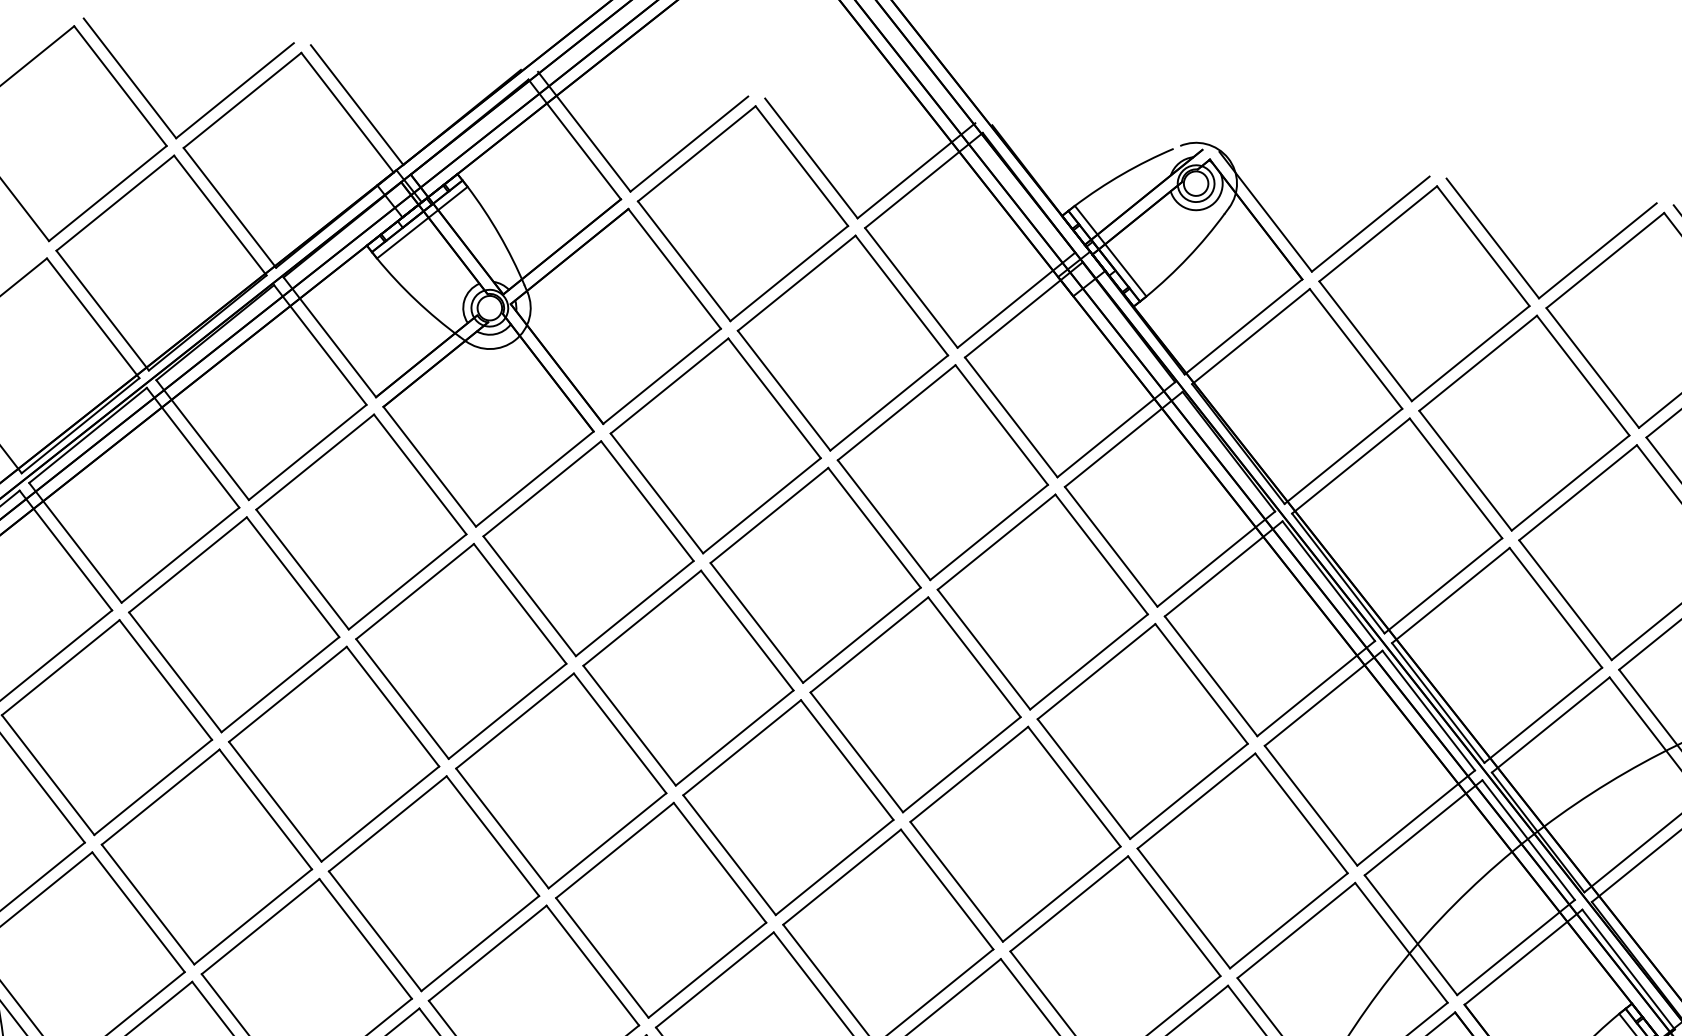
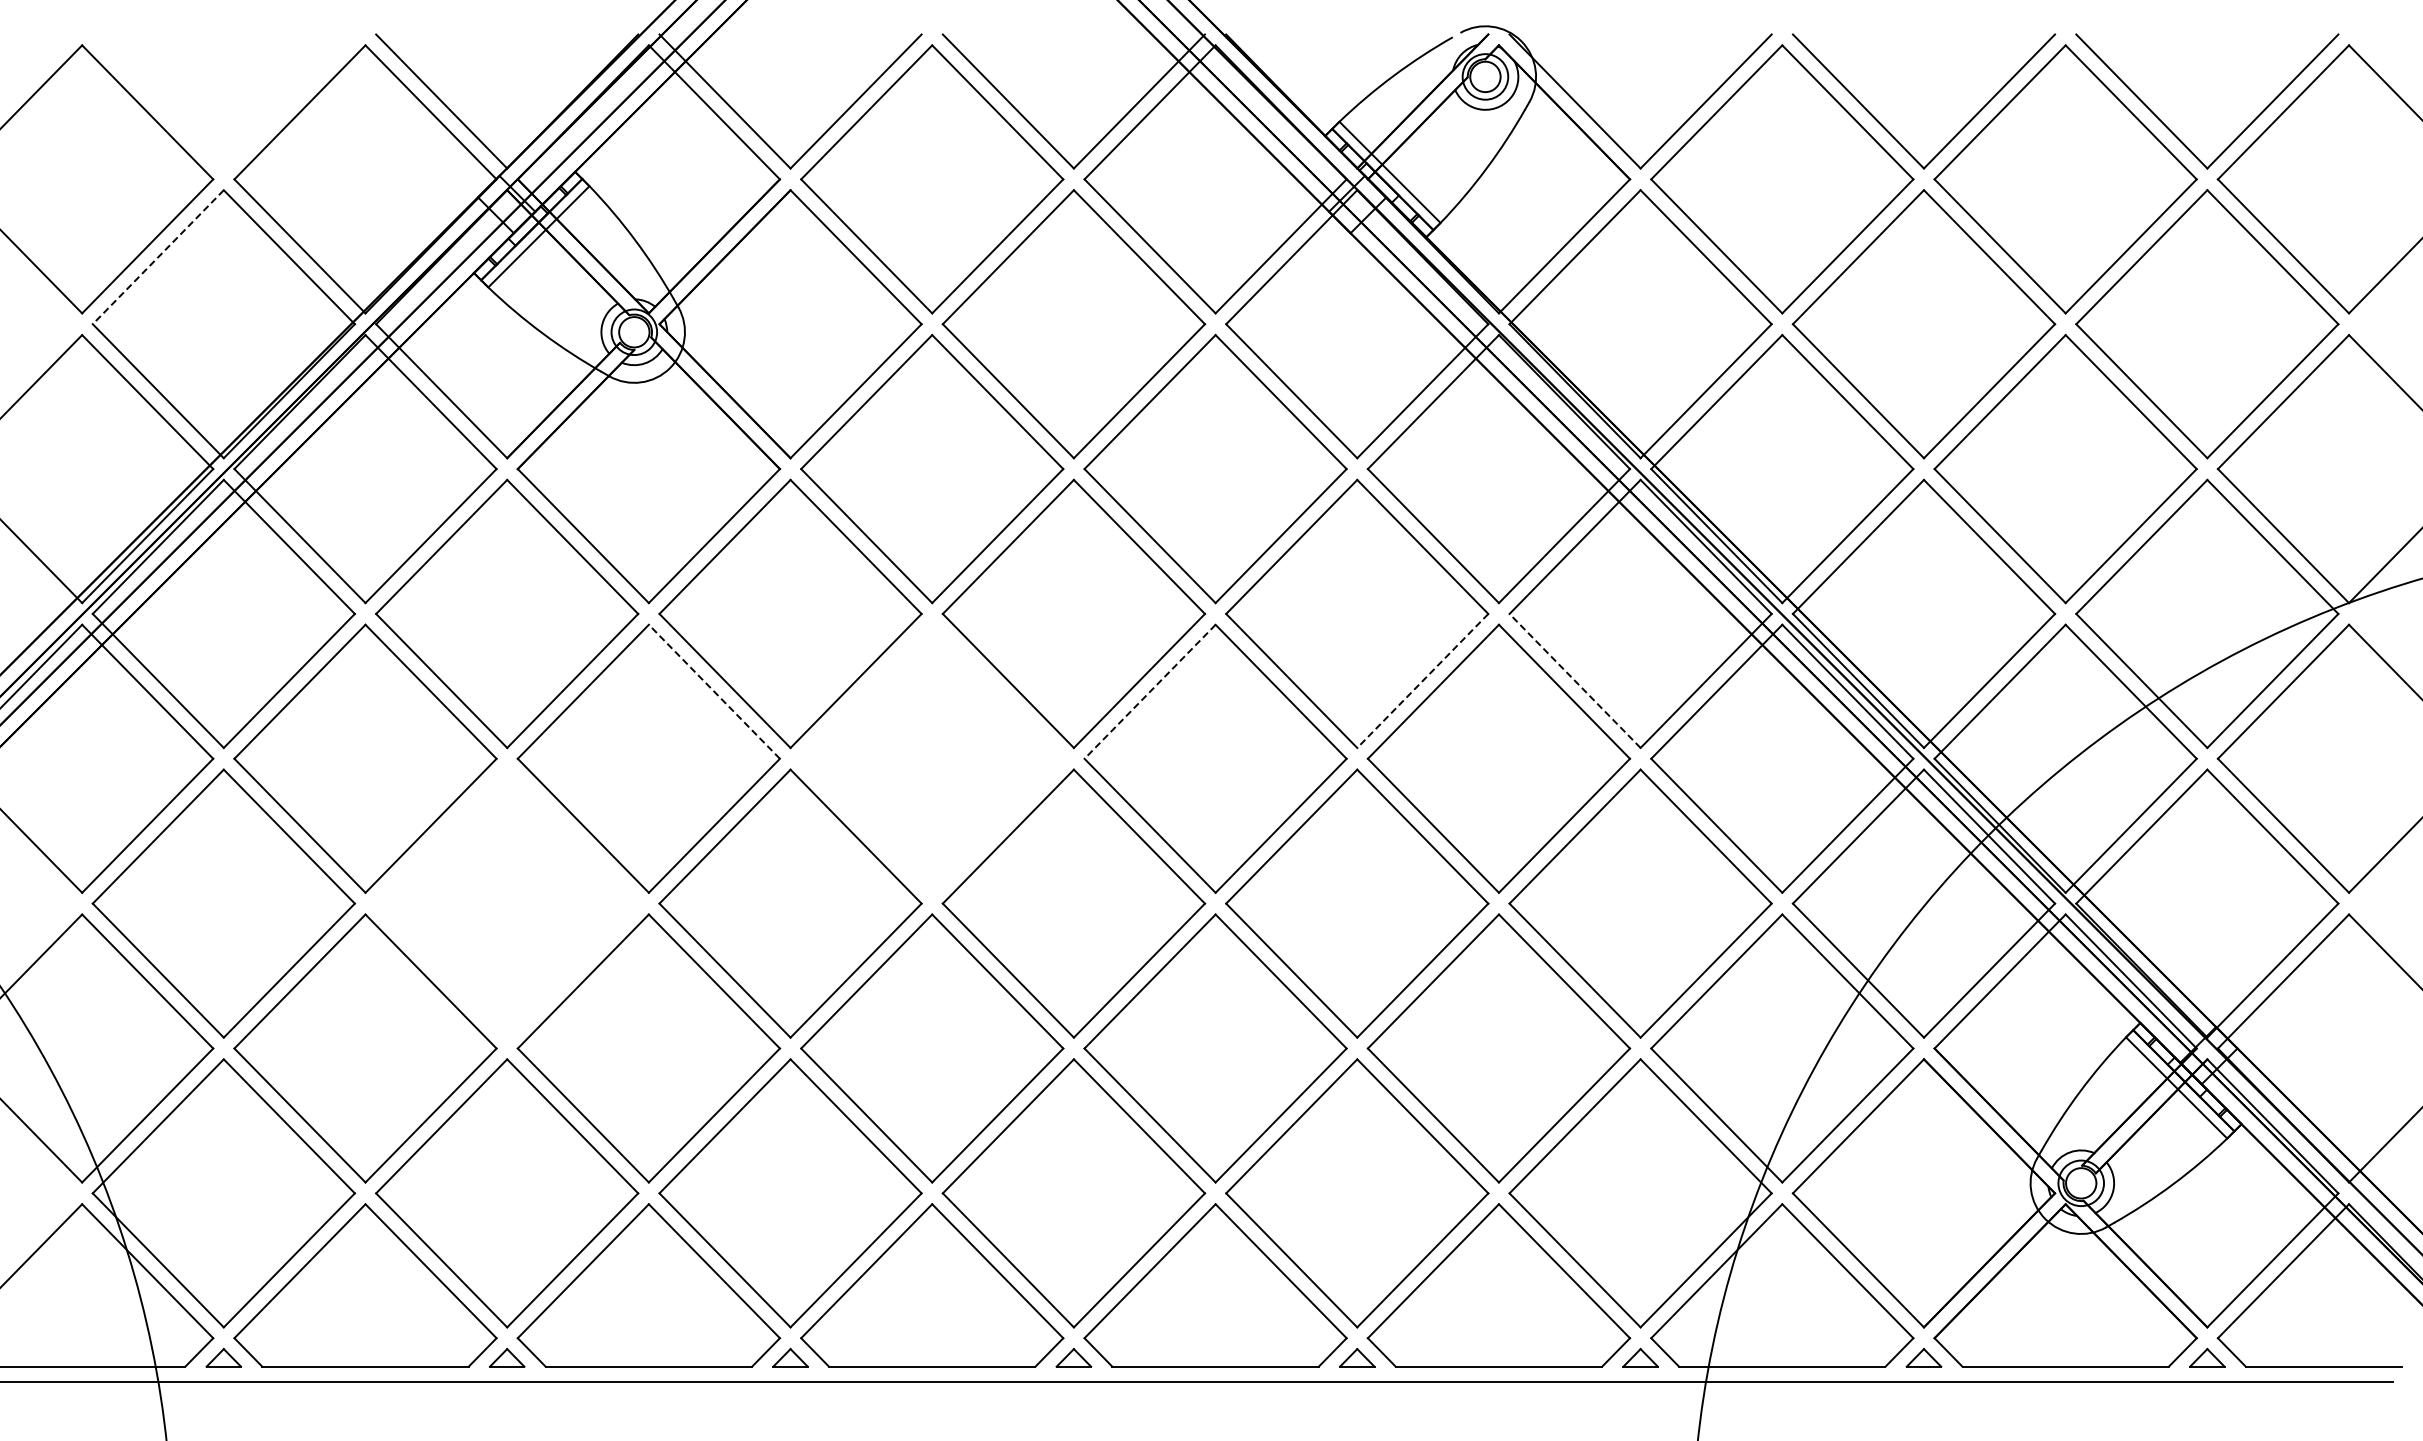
part: (152, 105) -> (189, 131), removed
line: (115, 203) -> (158, 257), solid -> dashed
line: (520, 603) -> (714, 691), solid -> dashed
line: (869, 644) -> (1150, 691), solid -> dashed
line: (1088, 661) -> (1422, 680), solid -> dashed
line: (1211, 675) -> (1575, 680), solid -> dashed
part: (688, 677) -> (932, 758), removed
part: (334, 754) -> (507, 903), removed

